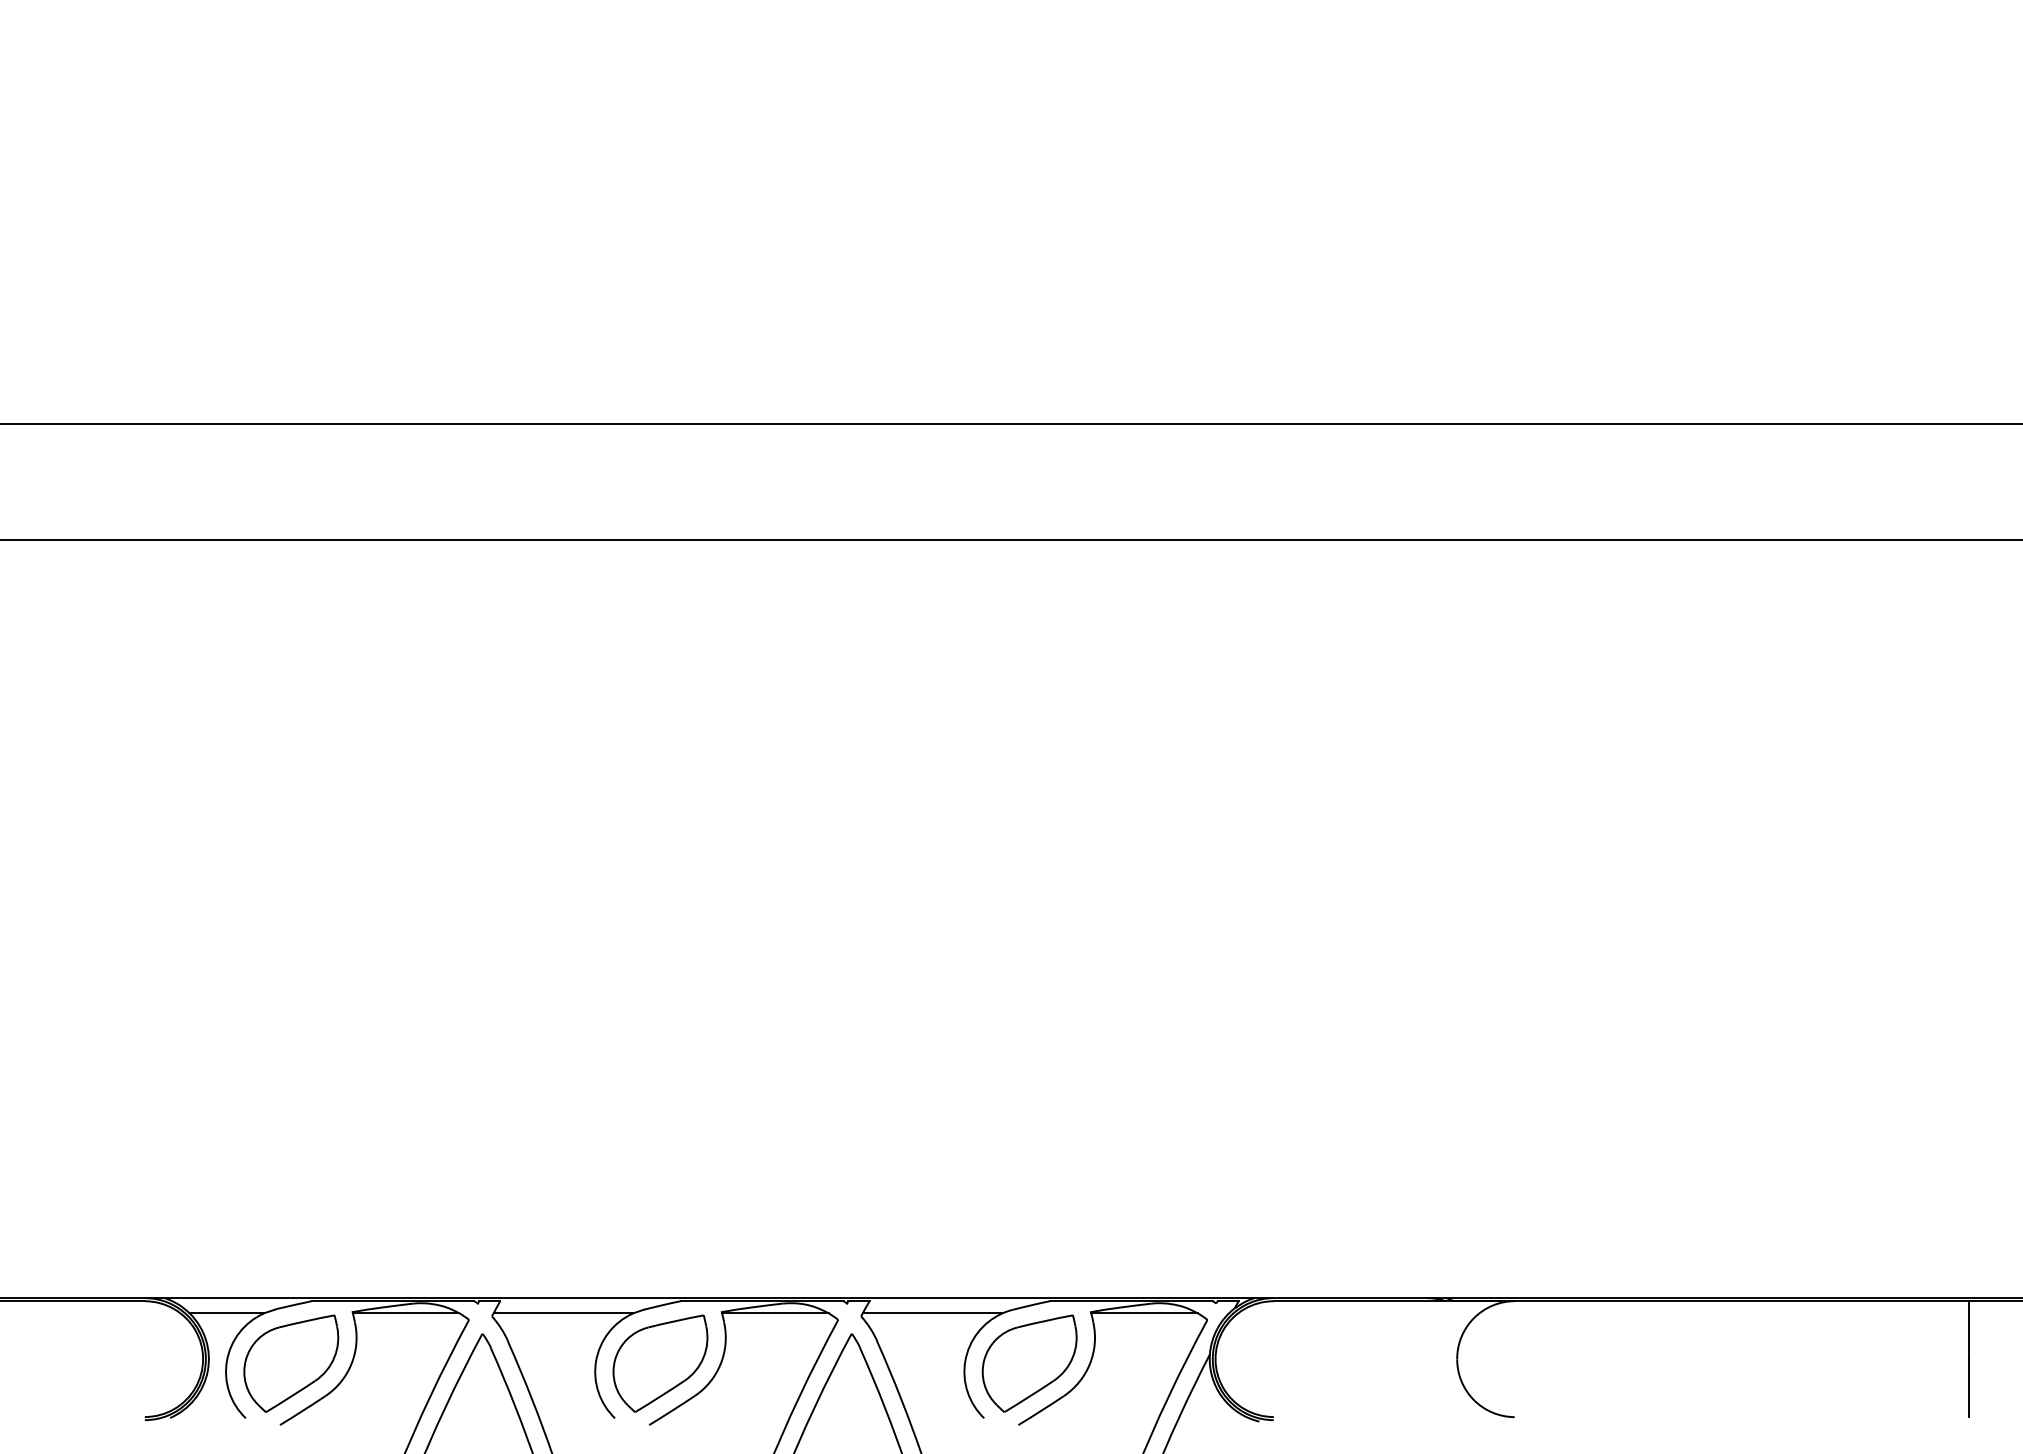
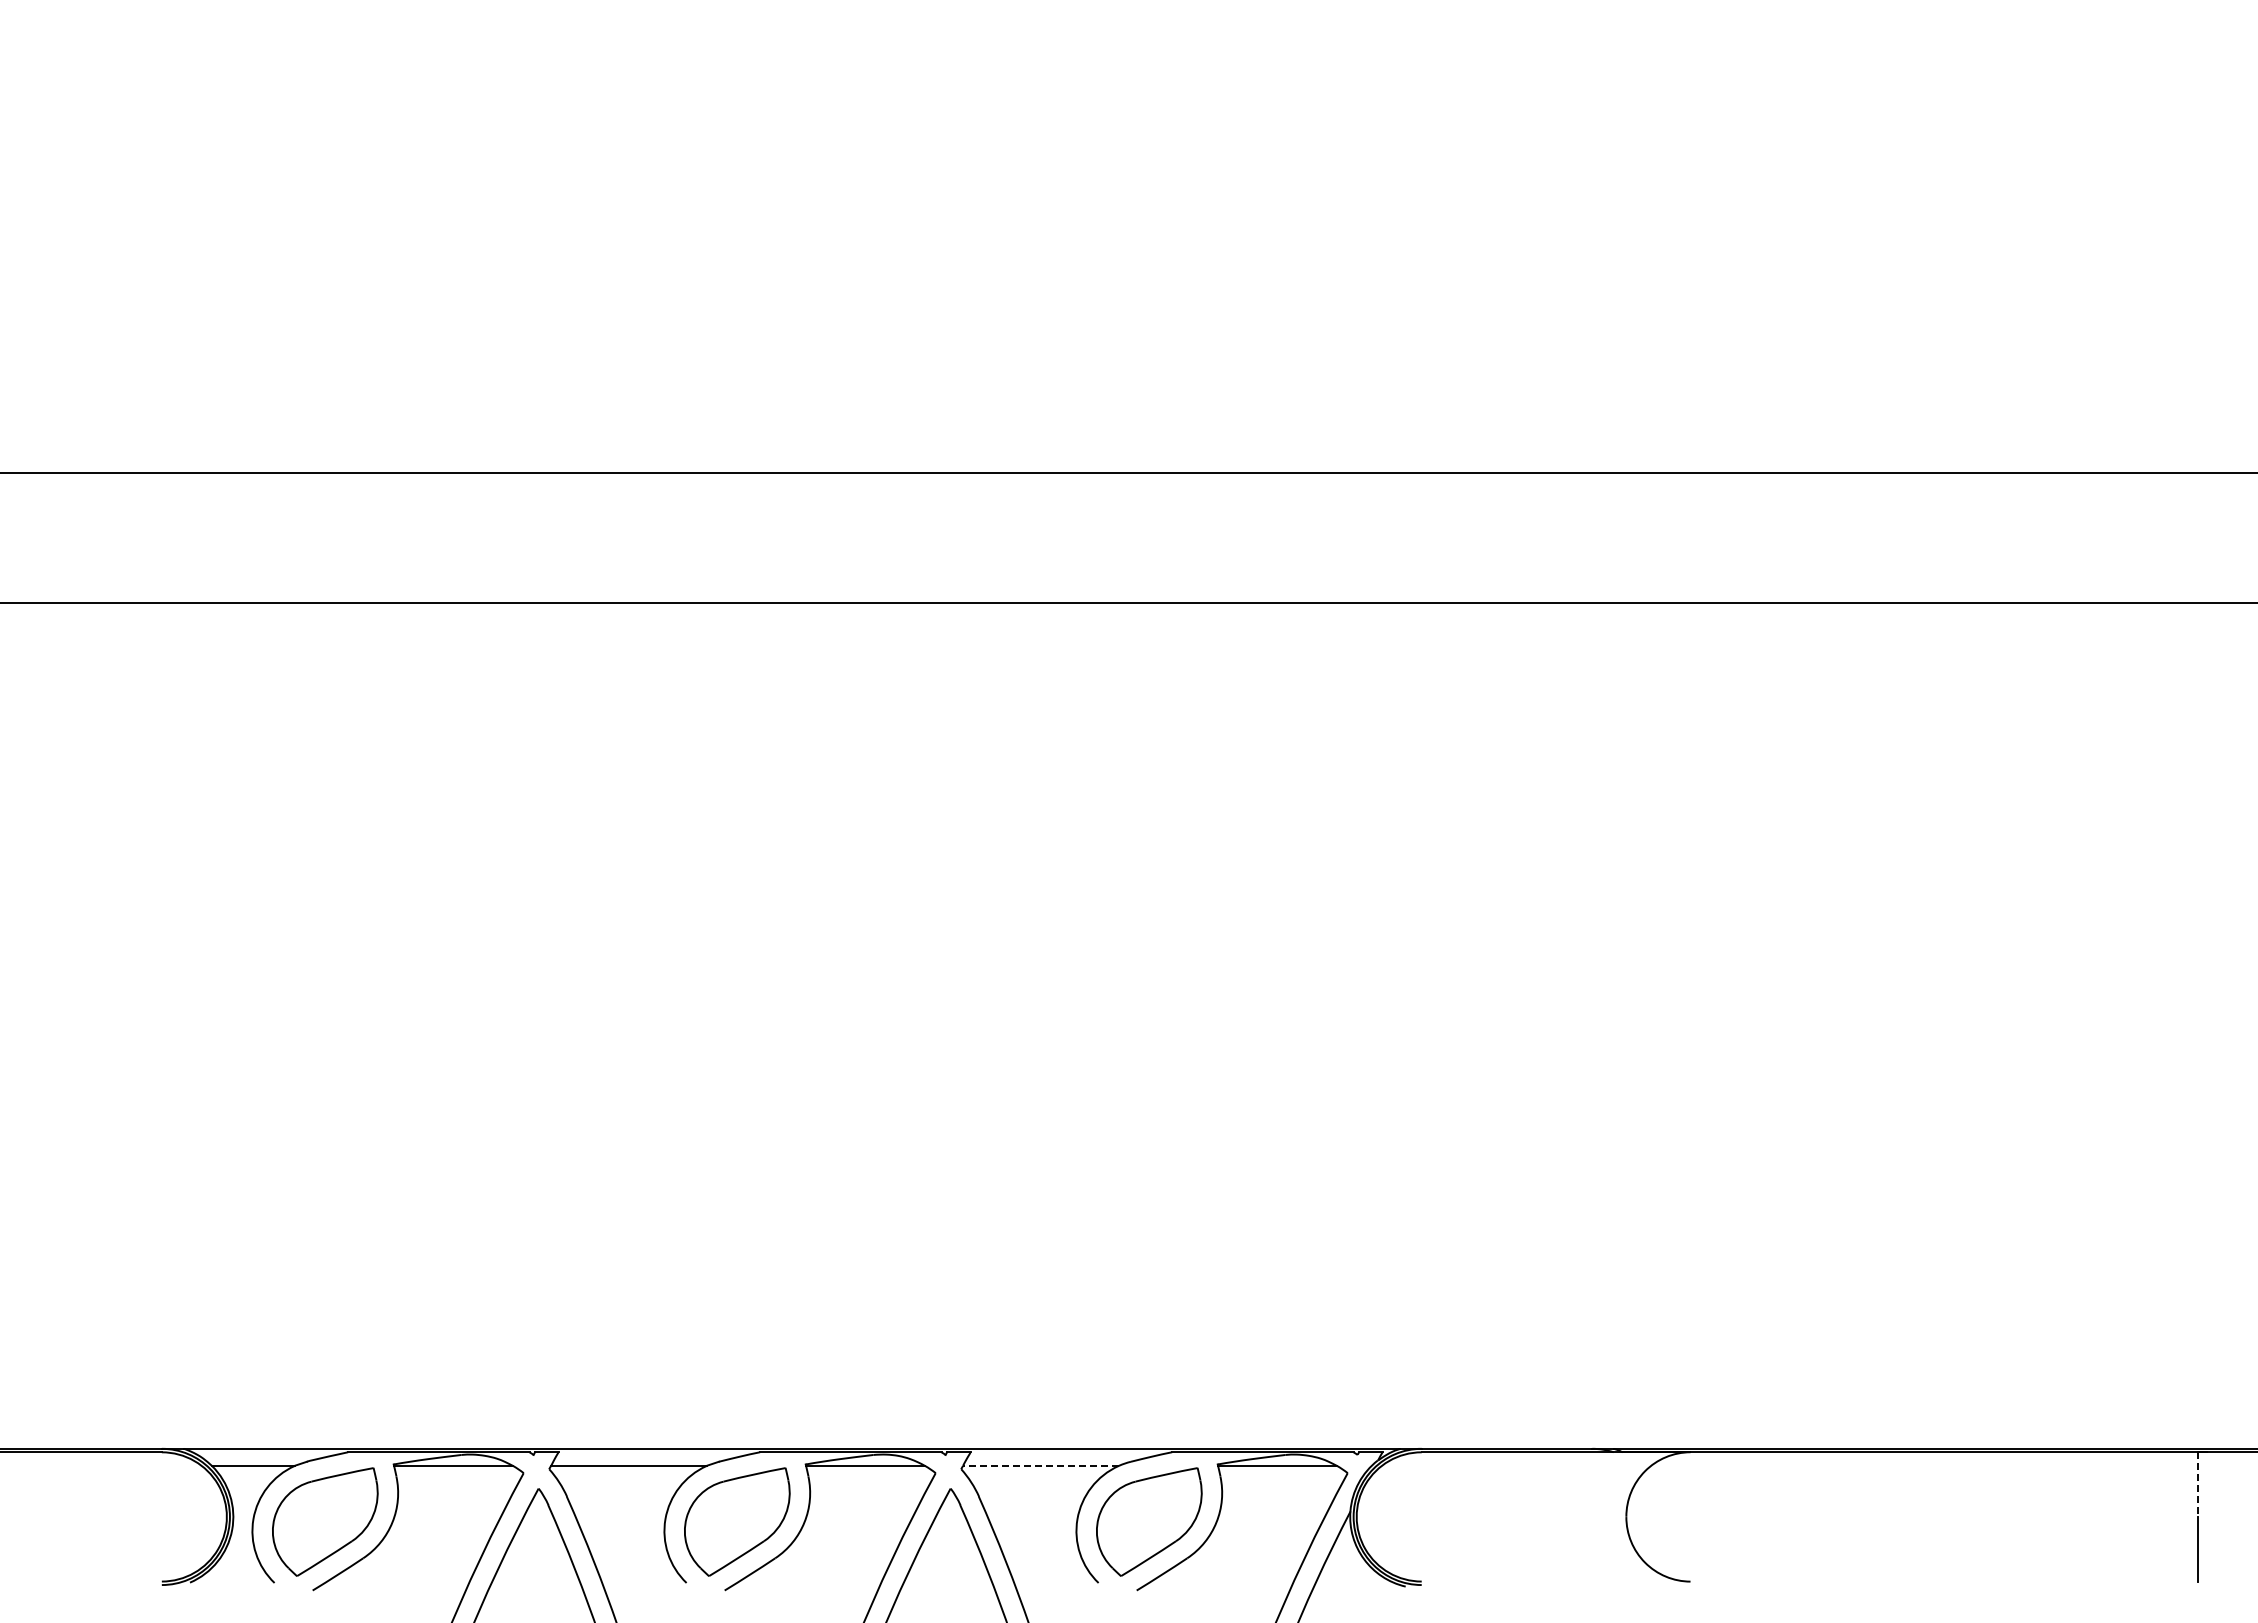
line: (932, 1313) -> (1040, 1465), solid -> dashed
line: (1968, 1330) -> (2197, 1485), solid -> dashed

